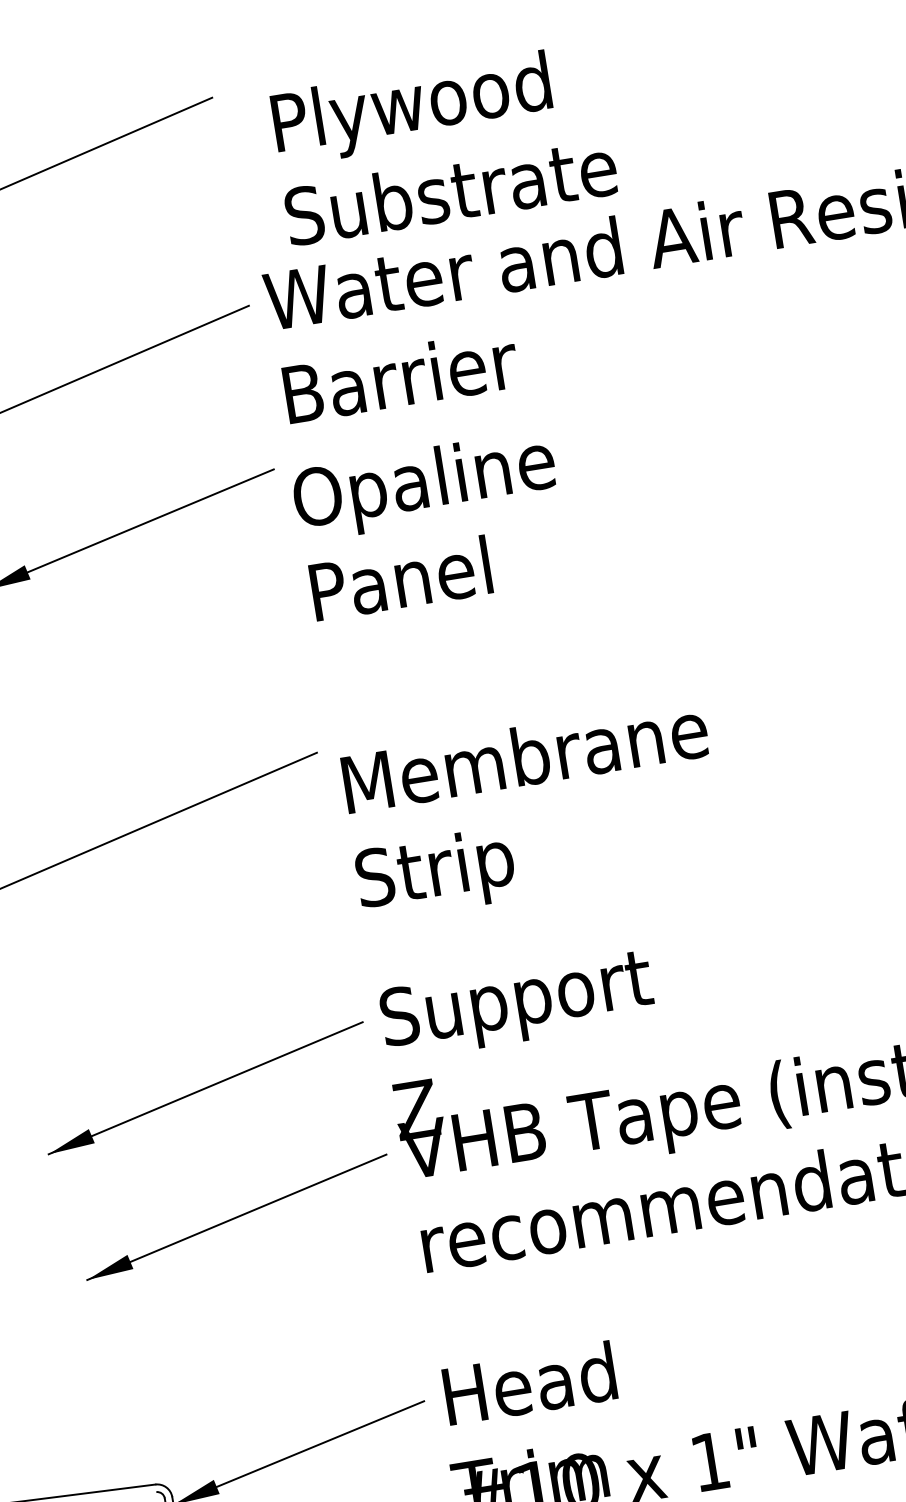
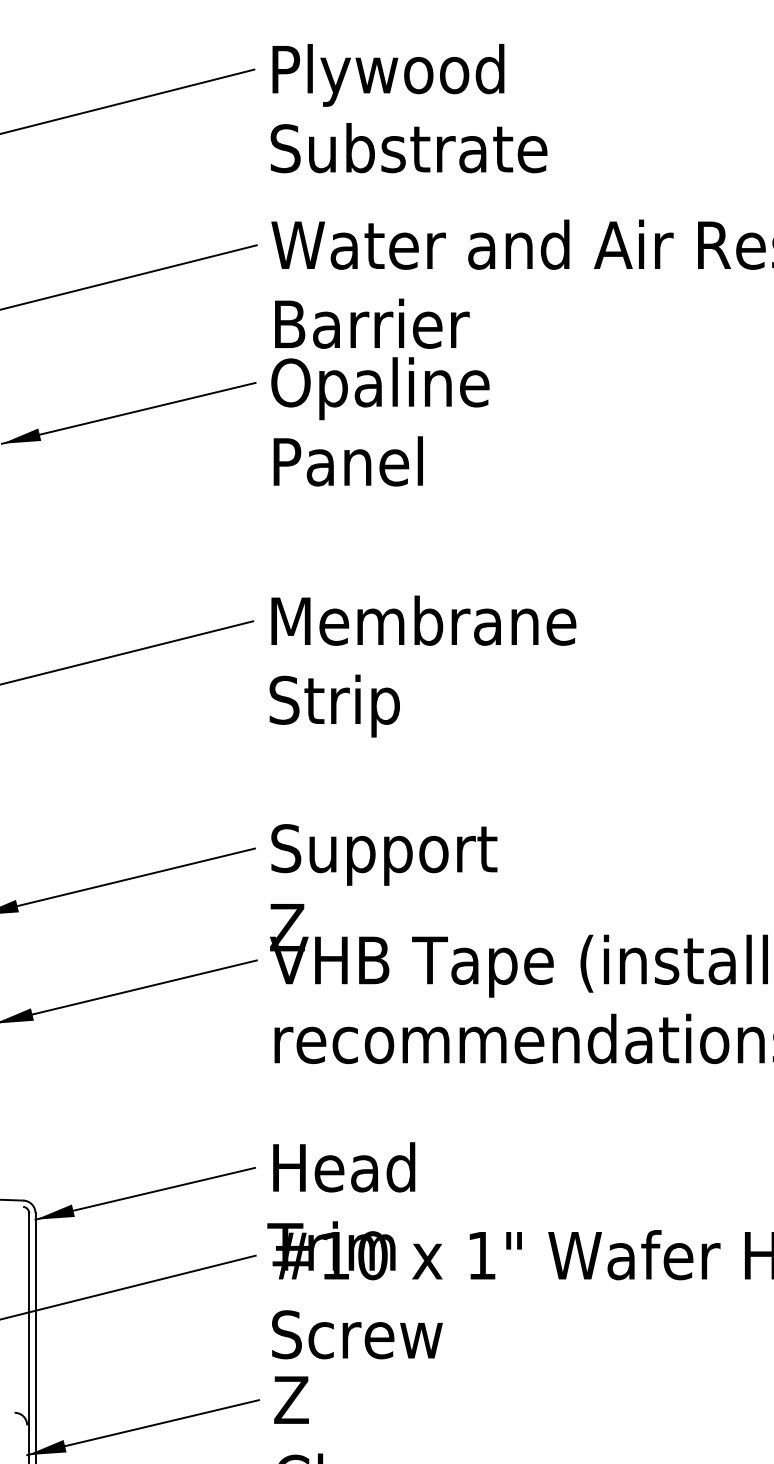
text: (442, 144) -> (408, 108), moved
text: (431, 524) -> (380, 421), moved
text: (532, 810) -> (422, 666), moved

